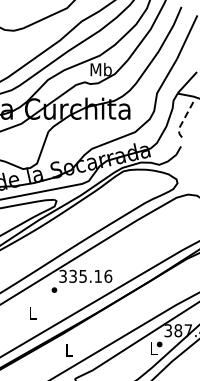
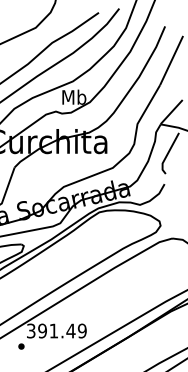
line: (183, 120) -> (167, 154), dashed -> solid
text: (90, 275) -> (62, 330), 335.16 -> 391.49

